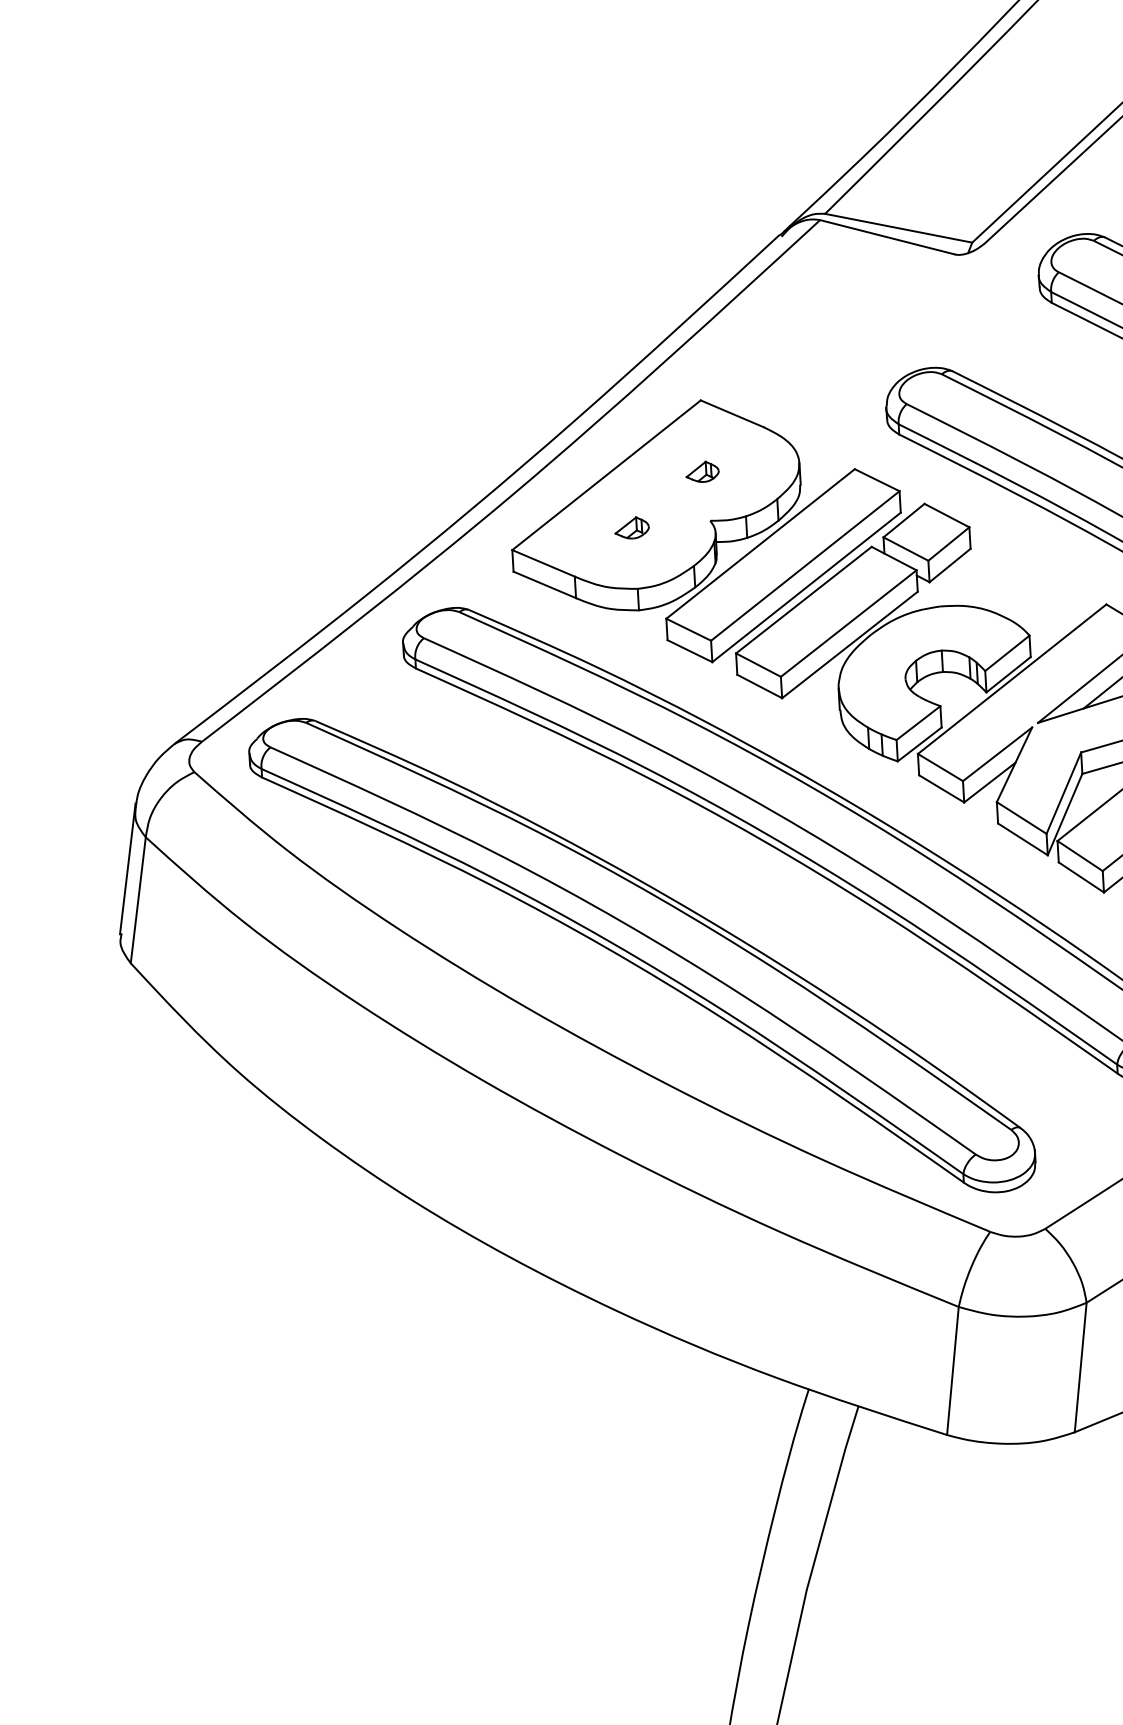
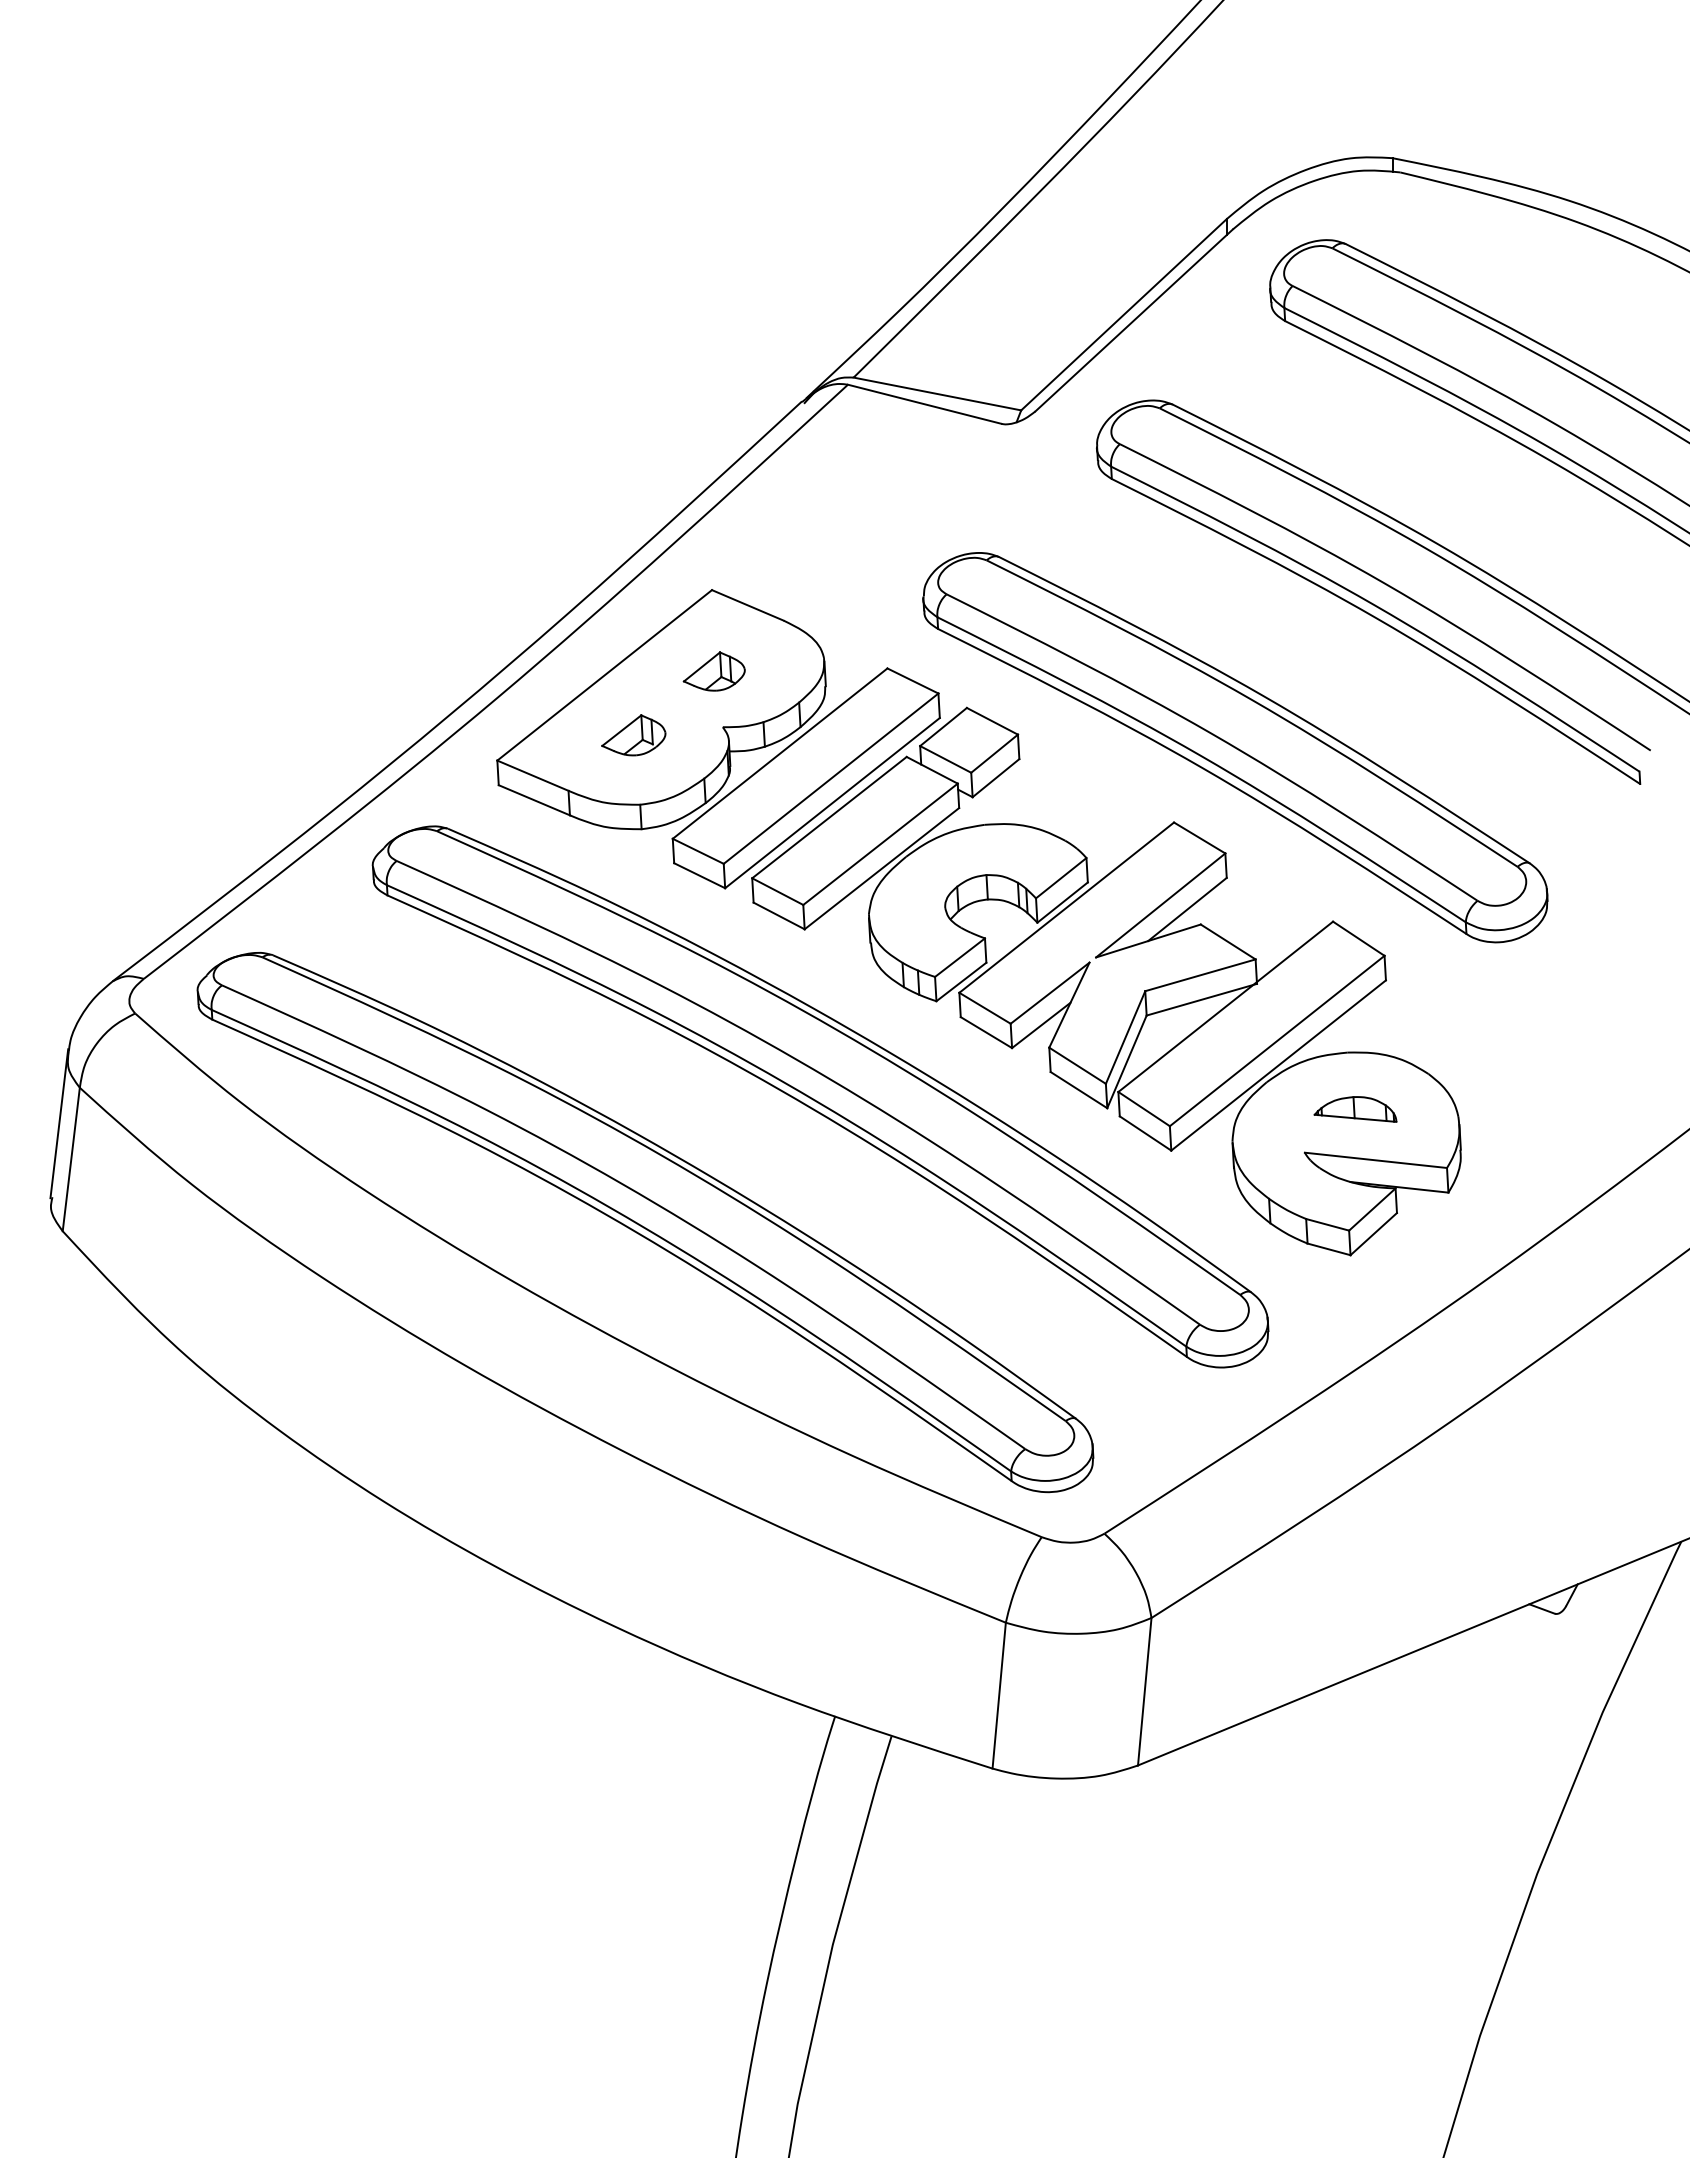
part: (702, 471) -> (713, 671), size x1.67
part: (631, 528) -> (633, 735), size x1.67

